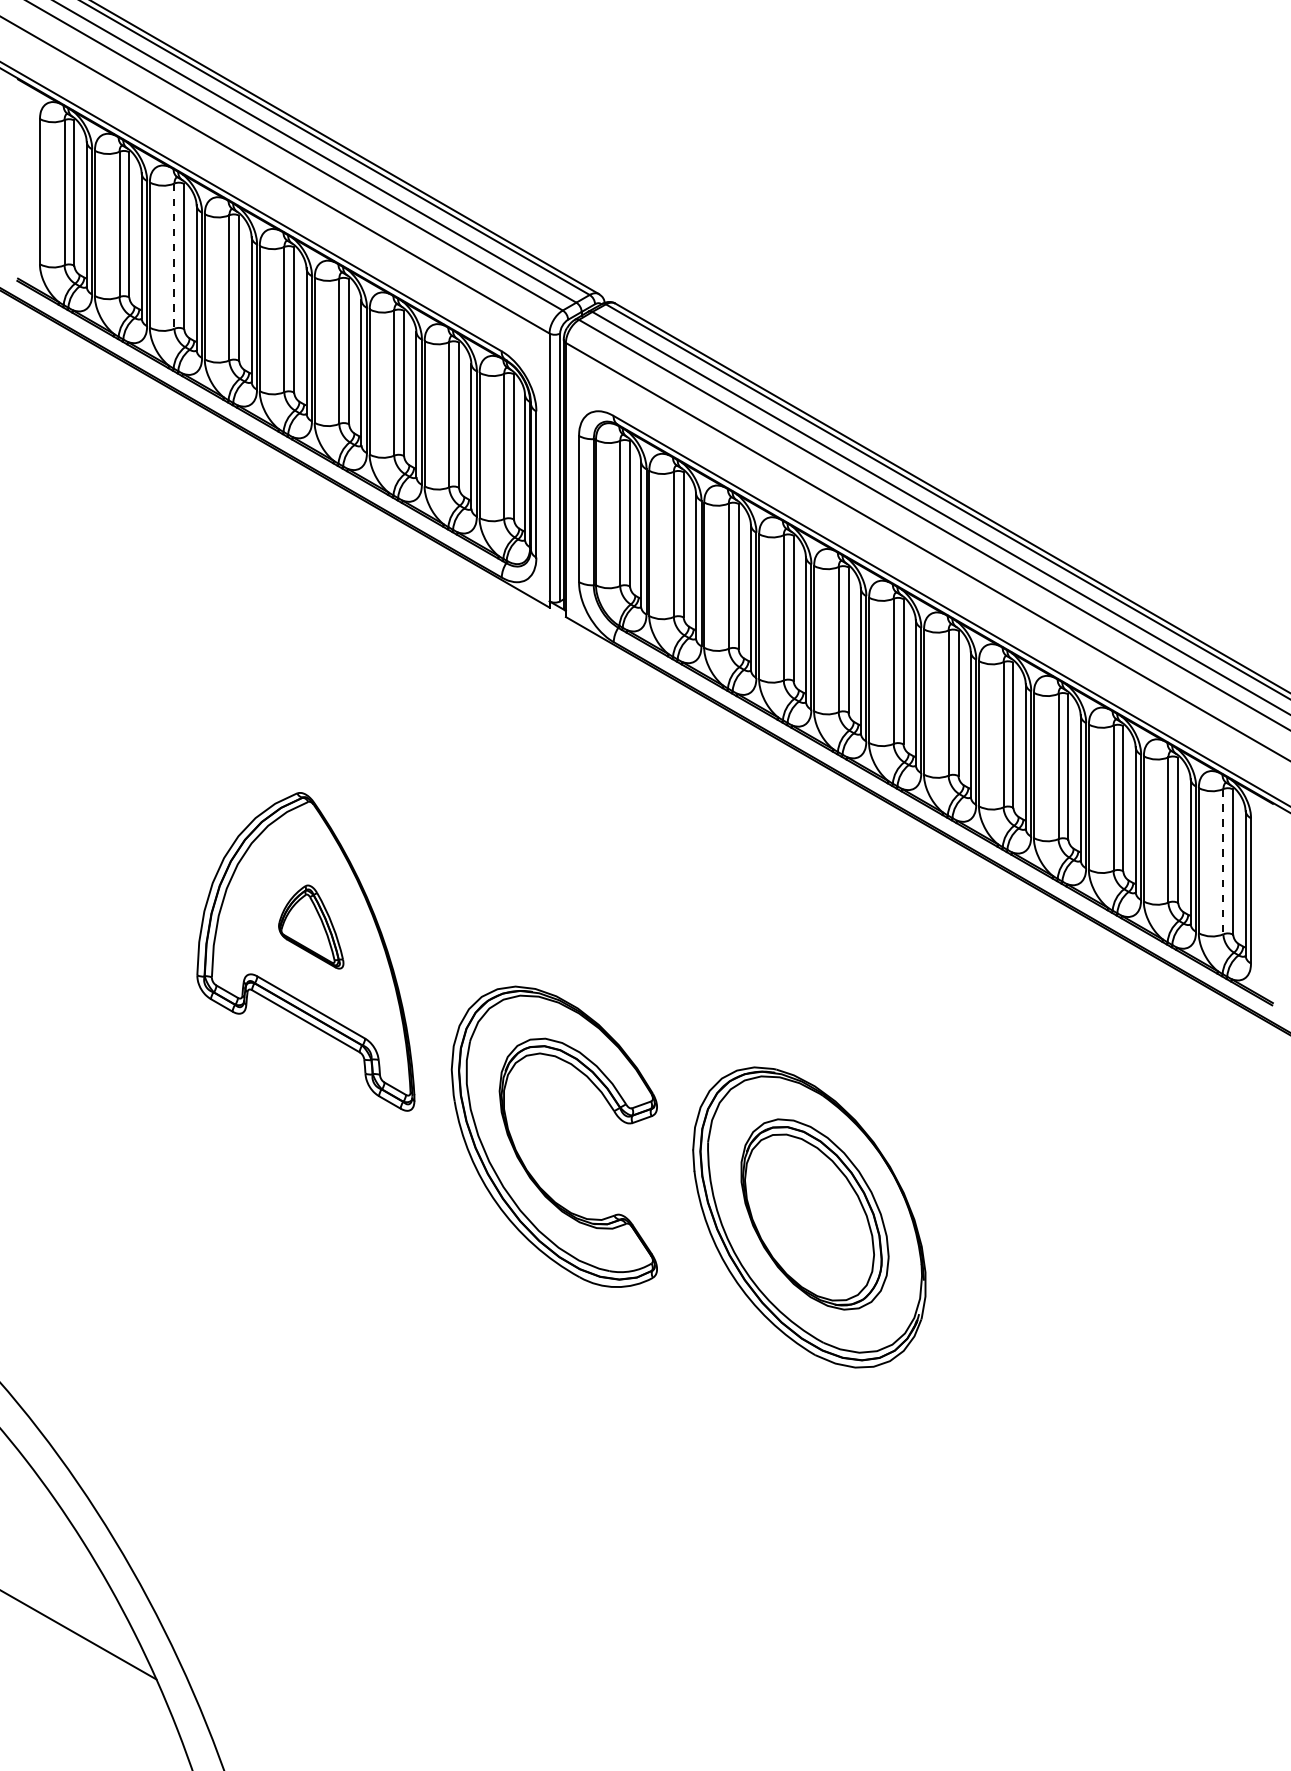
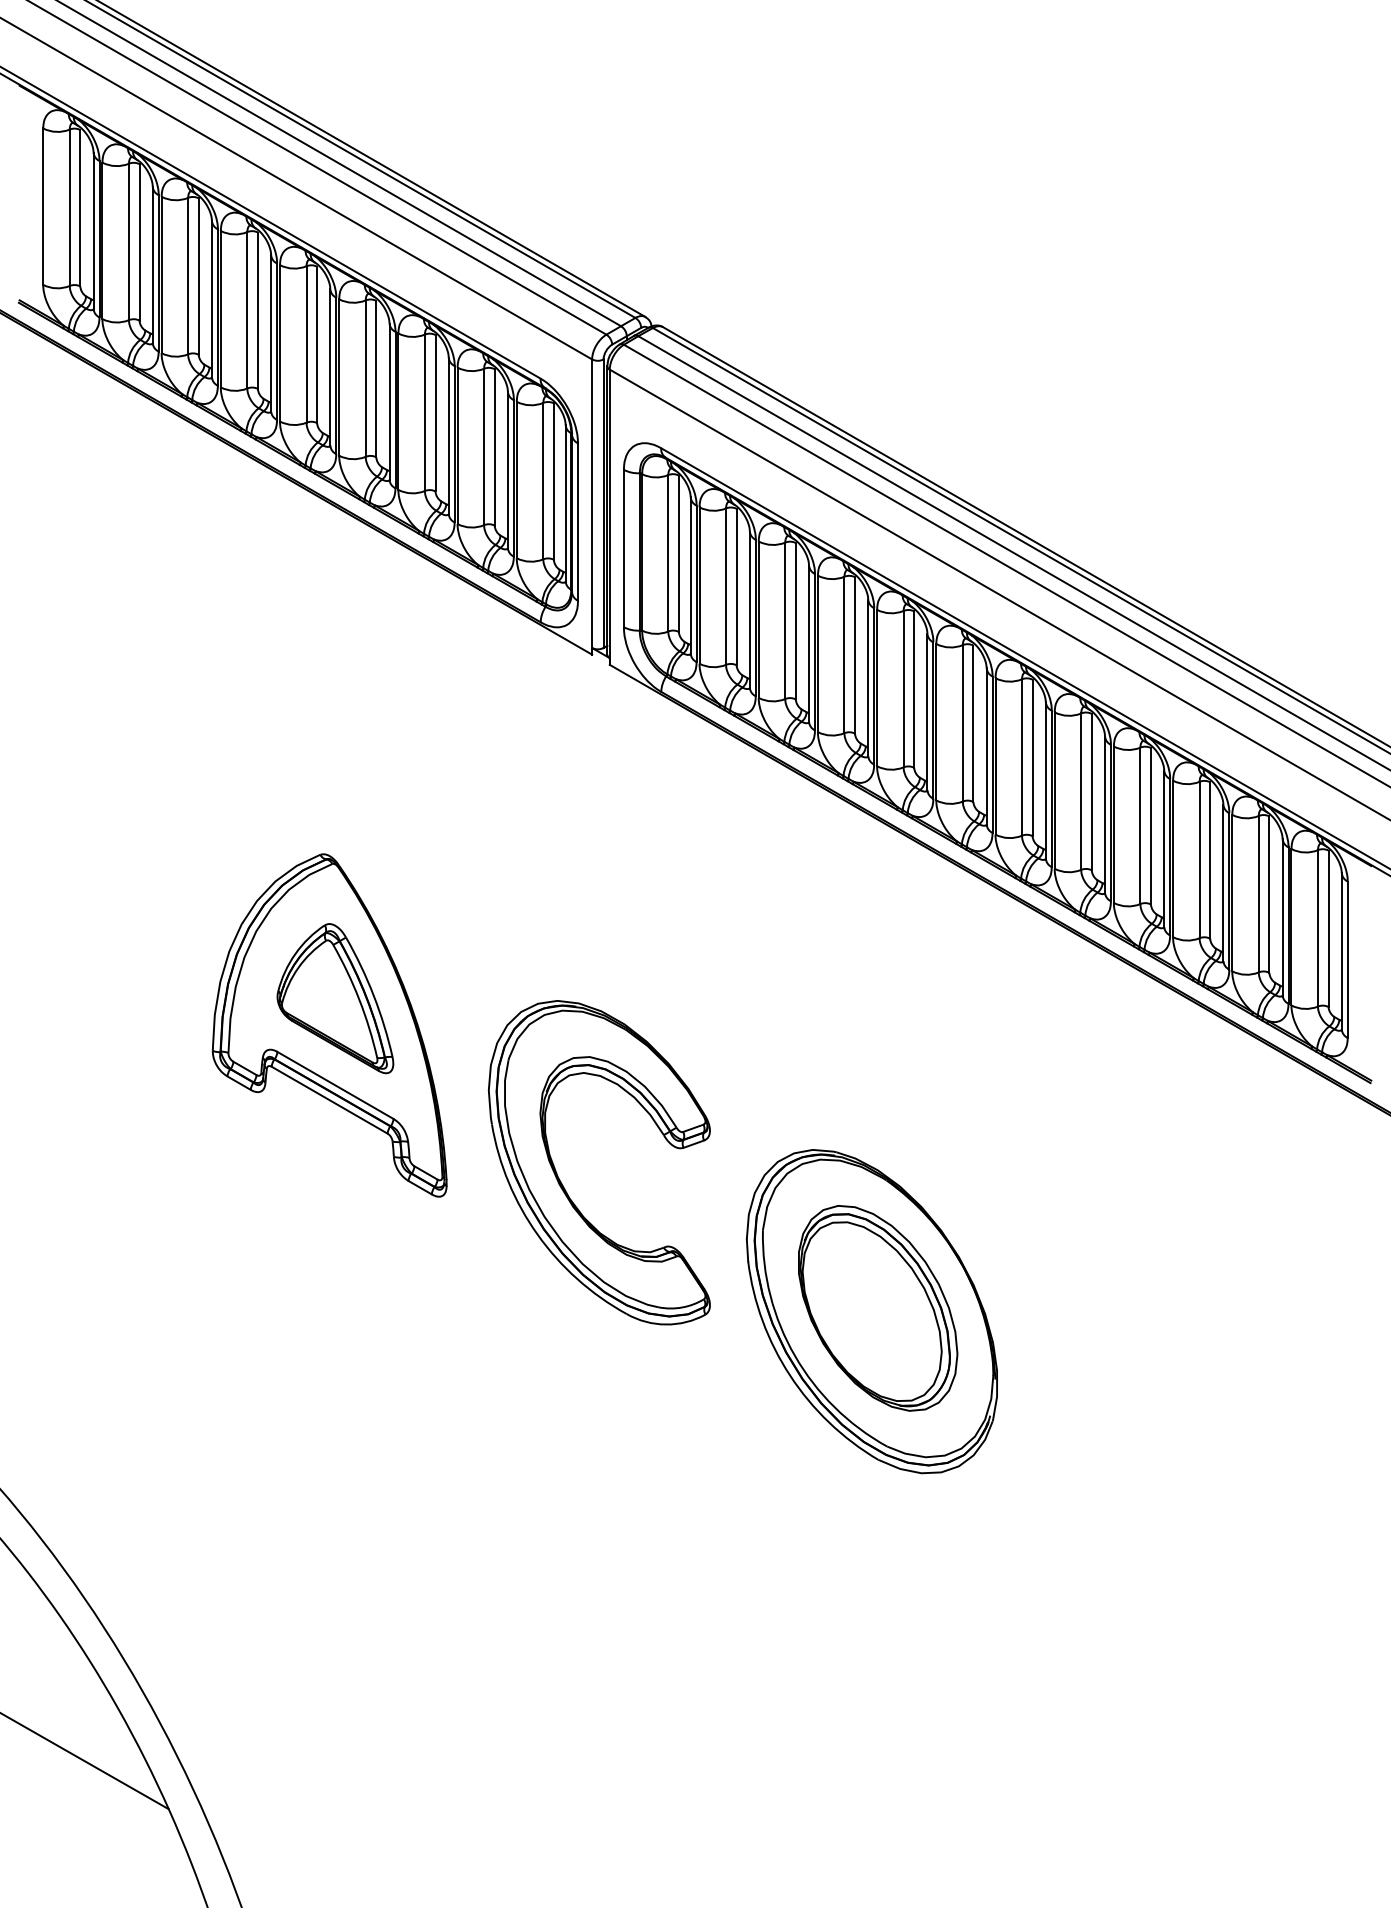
line: (174, 256) -> (188, 276), dashed -> solid
line: (1222, 861) -> (1317, 928), dashed -> solid
part: (311, 926) -> (335, 998), size x1.67
part: (519, 1154) -> (561, 1181), moved

